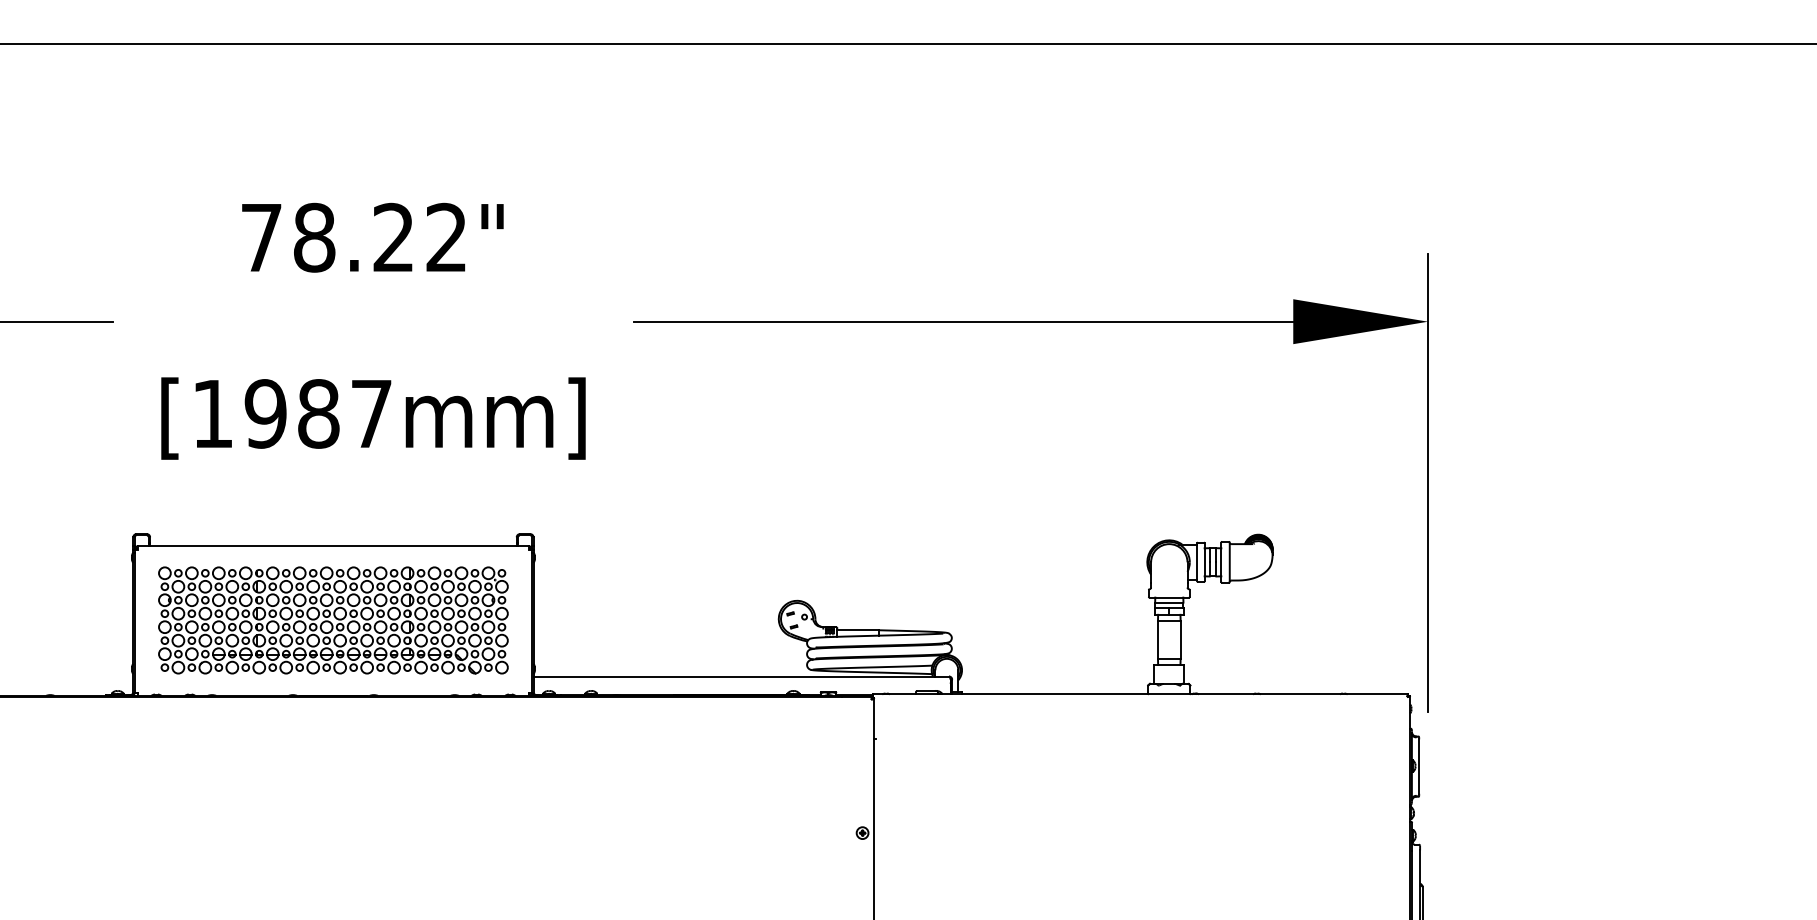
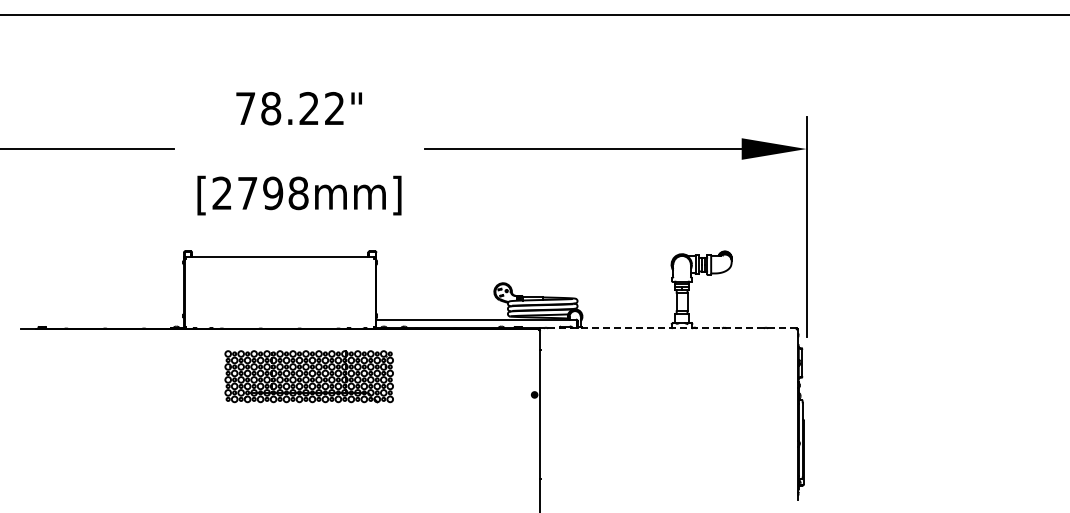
text: (292, 414) -> (260, 193), [1987mm] -> [2798mm]
part: (331, 620) -> (308, 376), moved
line: (1140, 694) -> (668, 328), solid -> dashed

